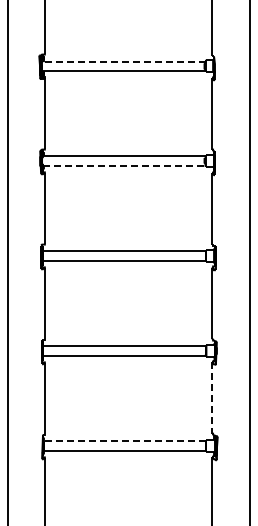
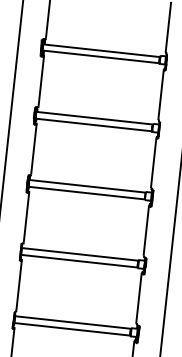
line: (123, 62) -> (101, 51), dashed -> solid
line: (124, 165) -> (94, 124), dashed -> solid
line: (212, 398) -> (139, 298), dashed -> solid
line: (124, 441) -> (72, 322), dashed -> solid

